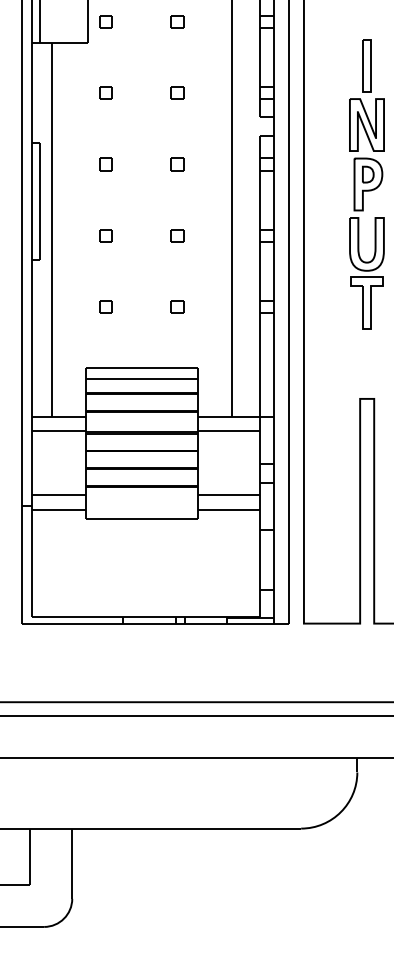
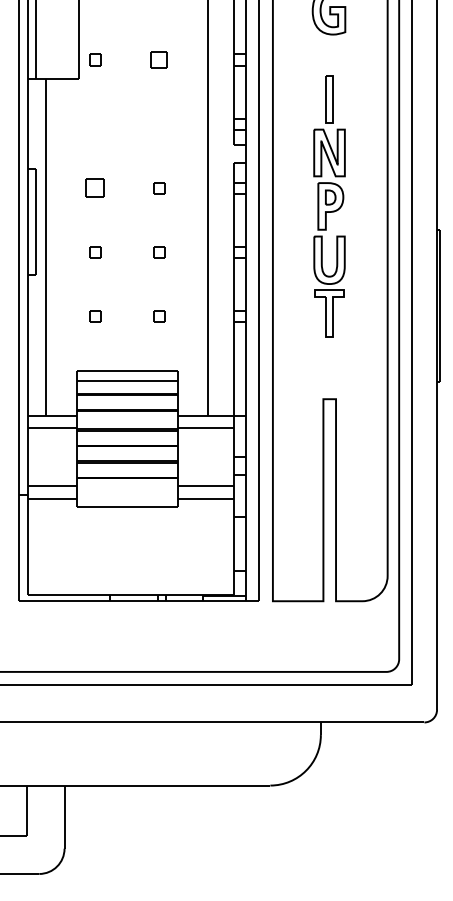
part: (177, 21) -> (159, 59), size x1.4
part: (106, 93) -> (95, 124), removed
part: (177, 93) -> (159, 124), removed
part: (106, 164) -> (95, 188), size x1.6

